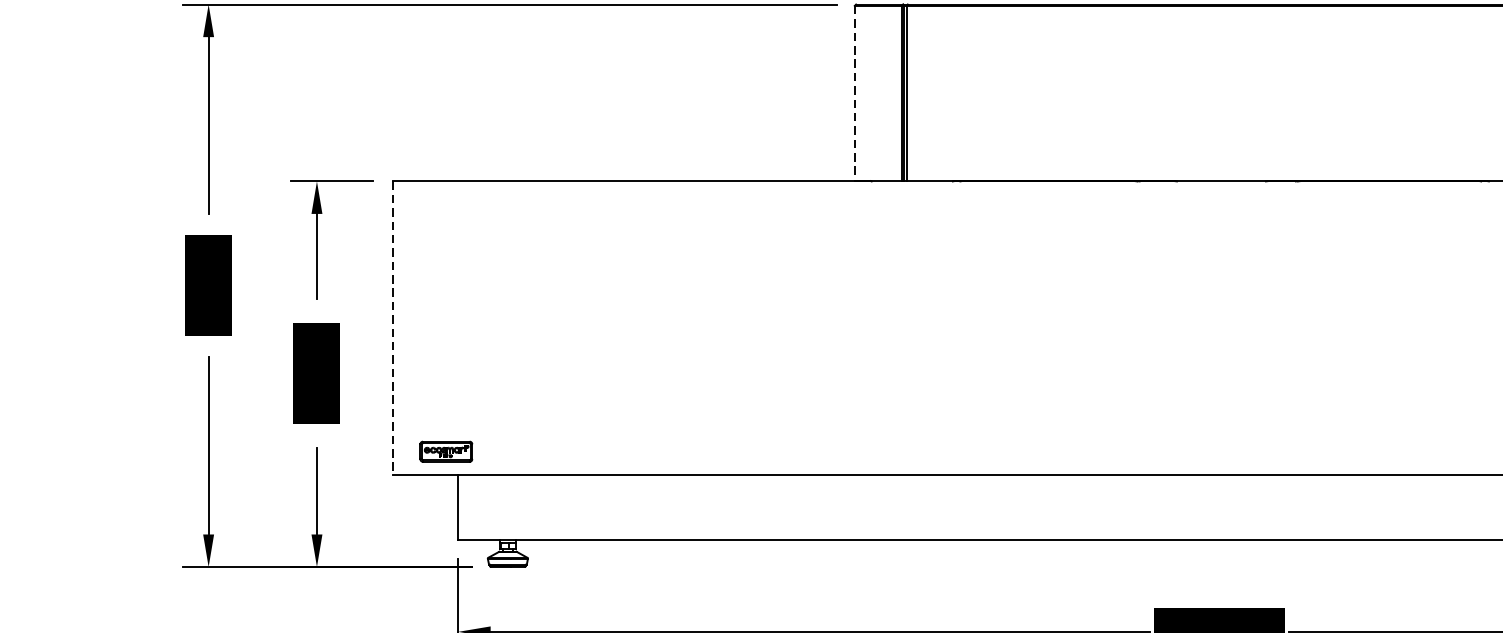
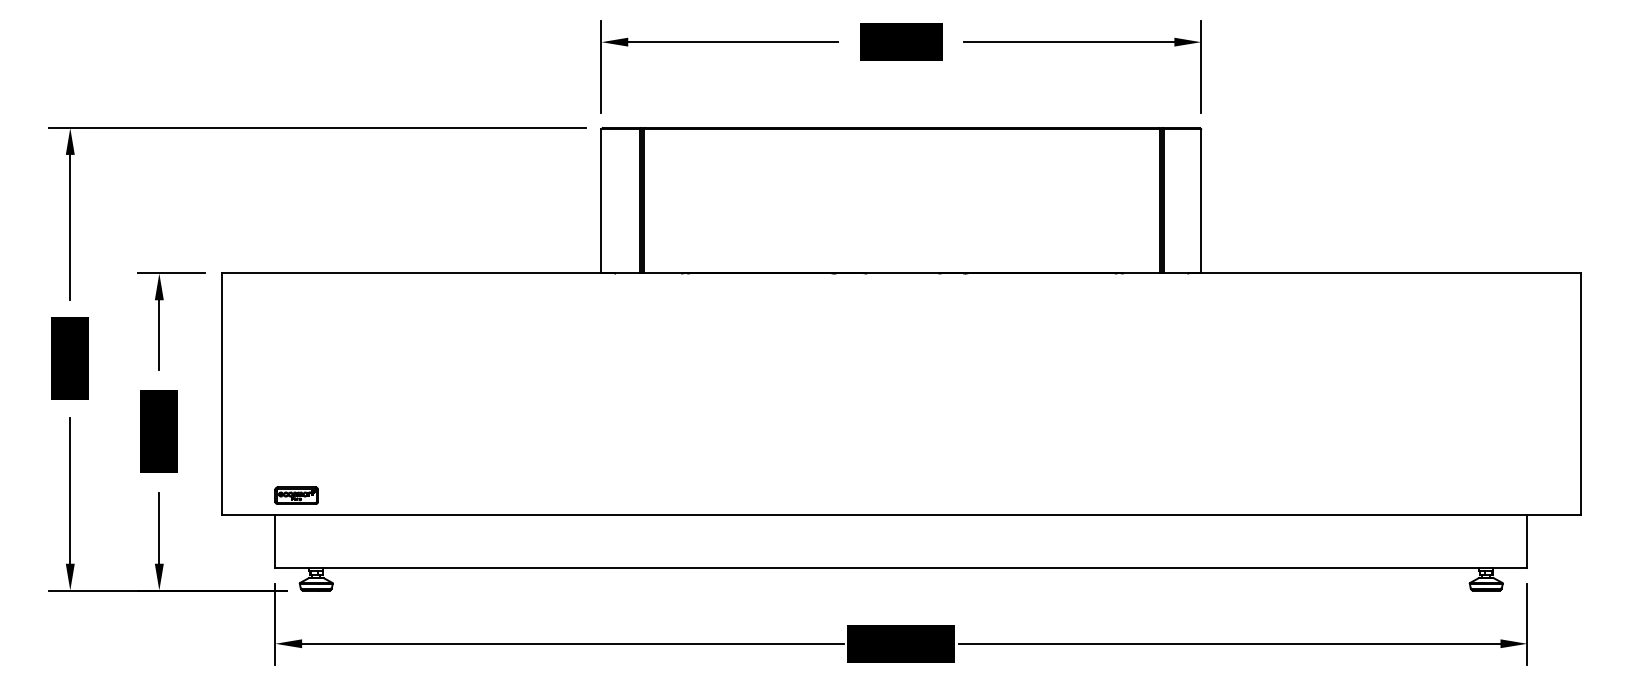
line: (854, 93) -> (601, 201), dashed -> solid
line: (392, 328) -> (221, 394), dashed -> solid
part: (446, 451) -> (296, 495), moved

